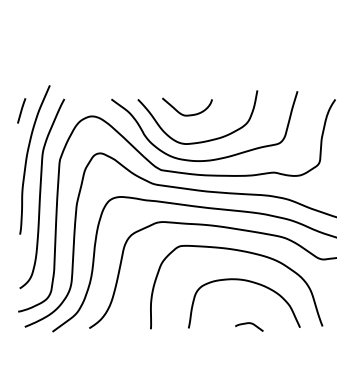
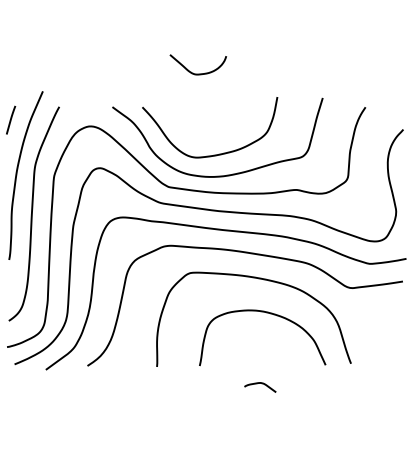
curve: (183, 113) -> (193, 72), moved
curve: (251, 324) -> (262, 384), moved

